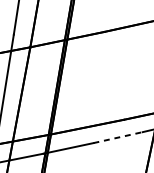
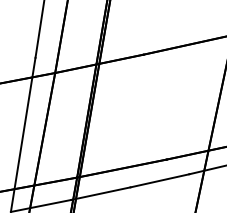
line: (118, 137) -> (160, 180), dashed -> solid

